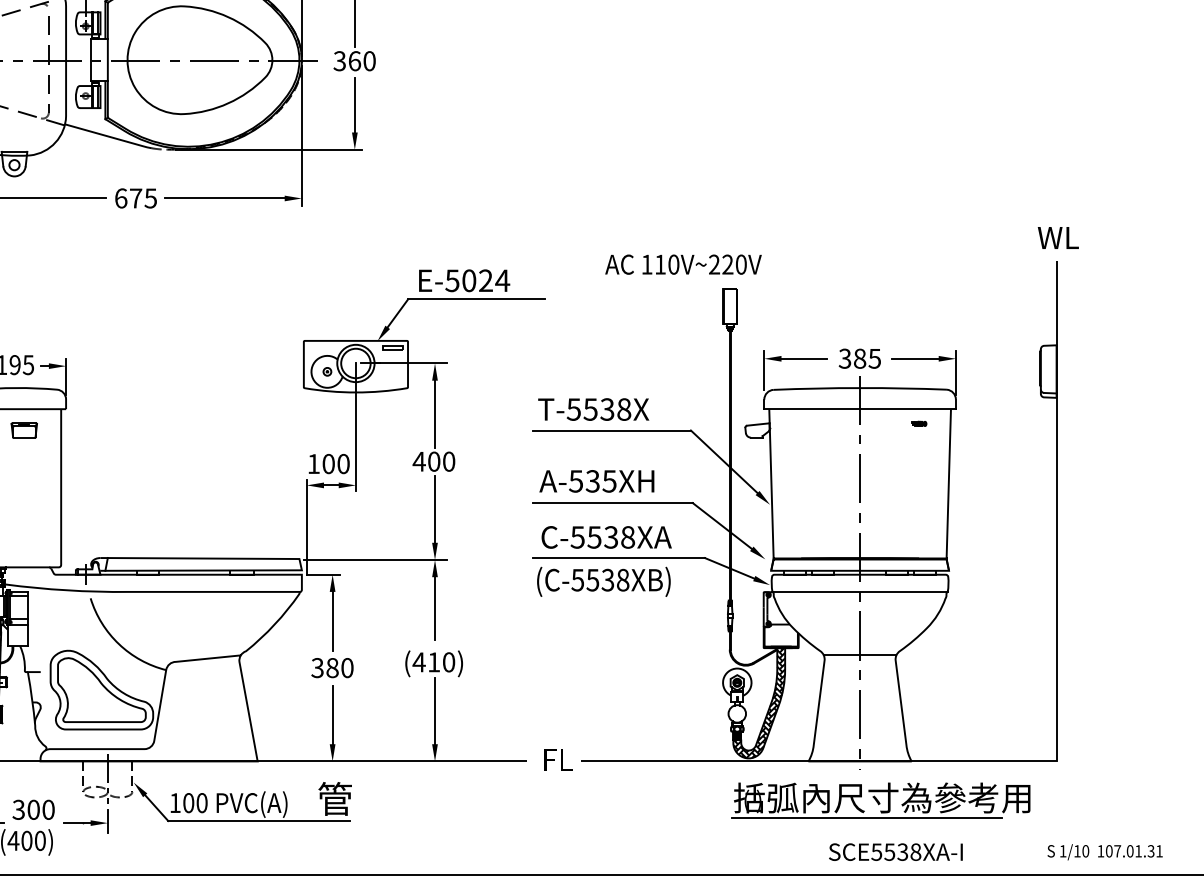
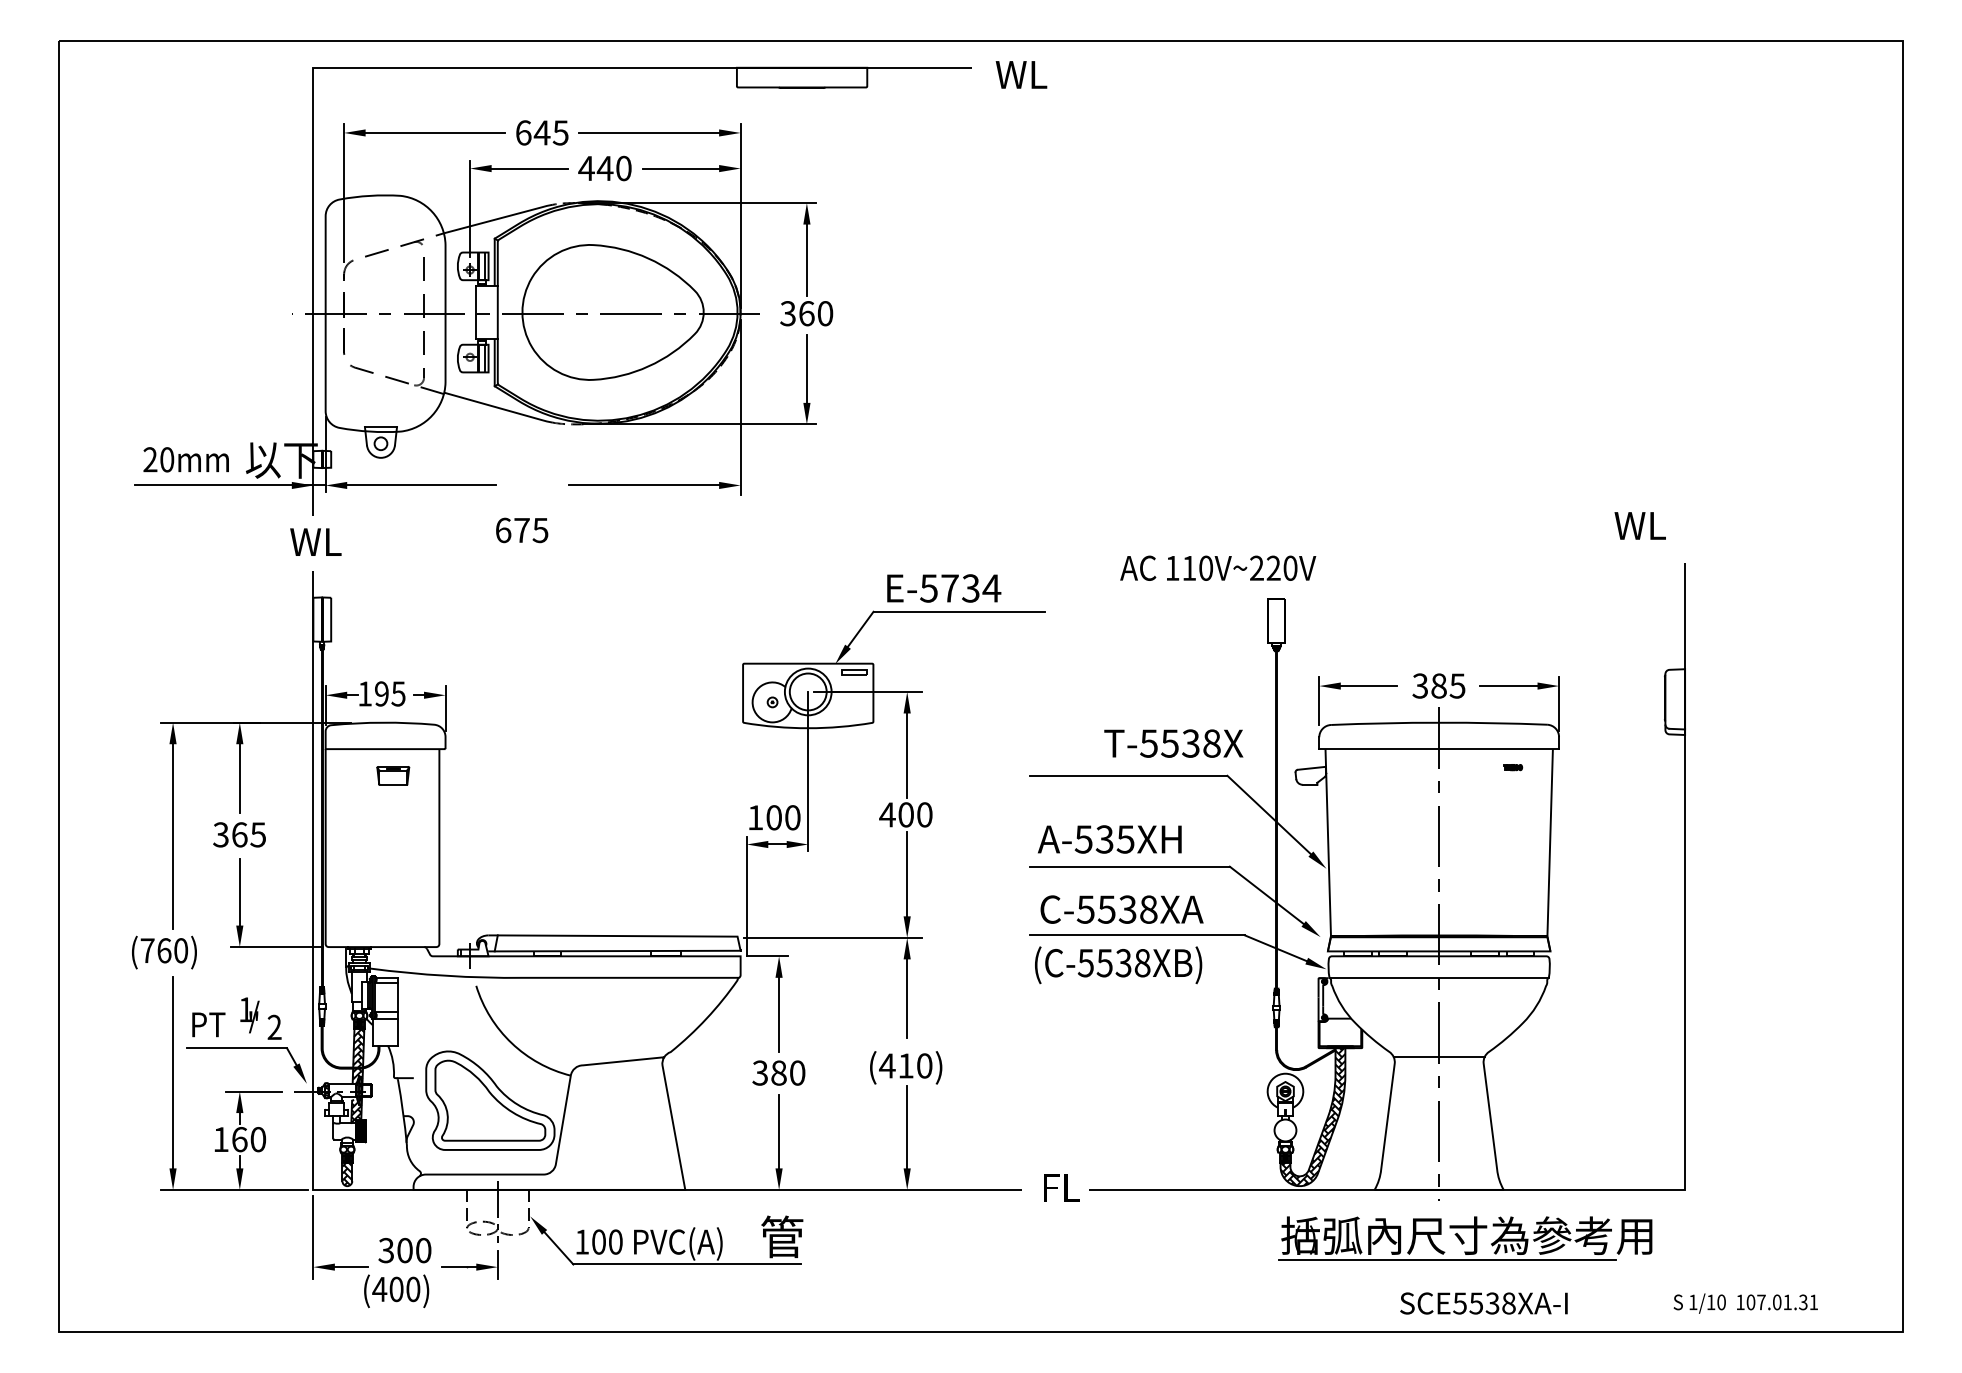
text: (136, 198) -> (522, 530), moved
text: (1057, 237) -> (1639, 525), moved
text: (477, 280) -> (960, 588), E-5024 -> E-5734
text: (593, 409) -> (1173, 743), moved

